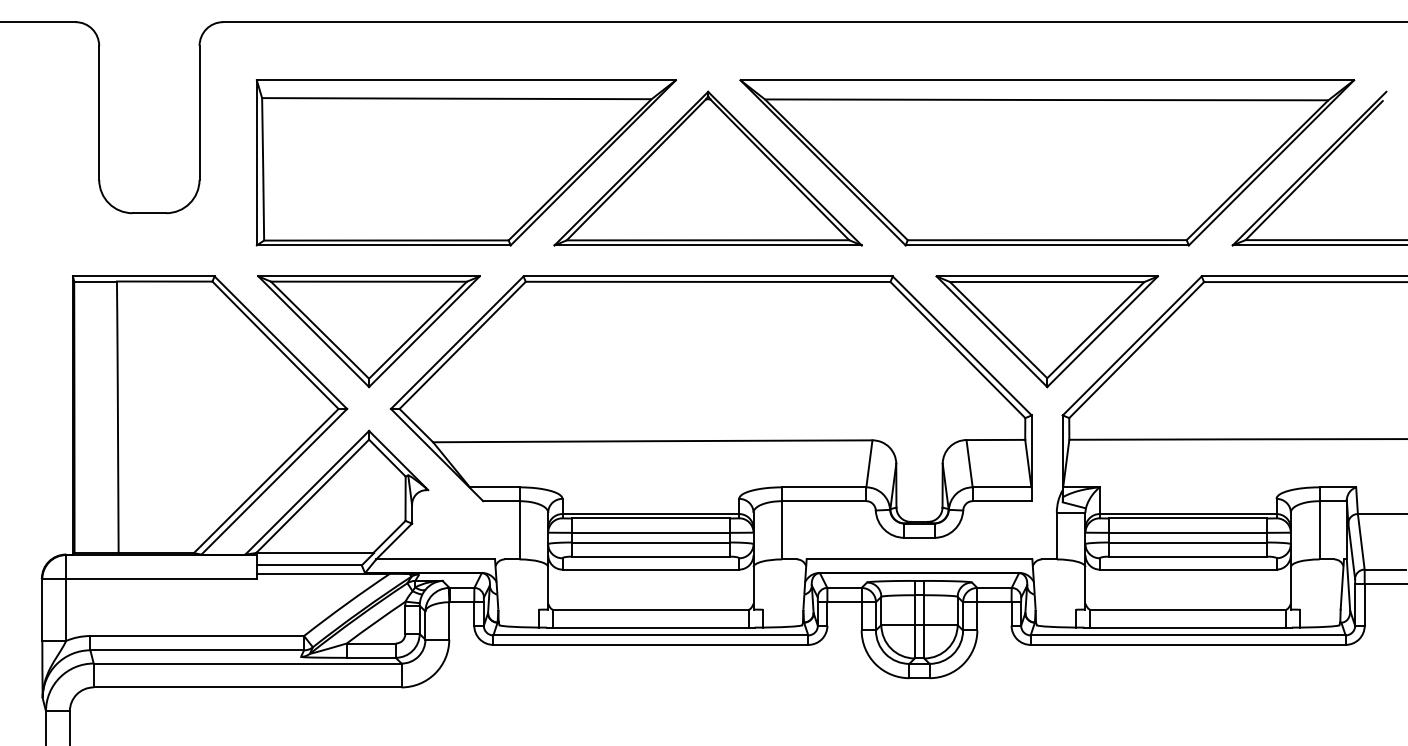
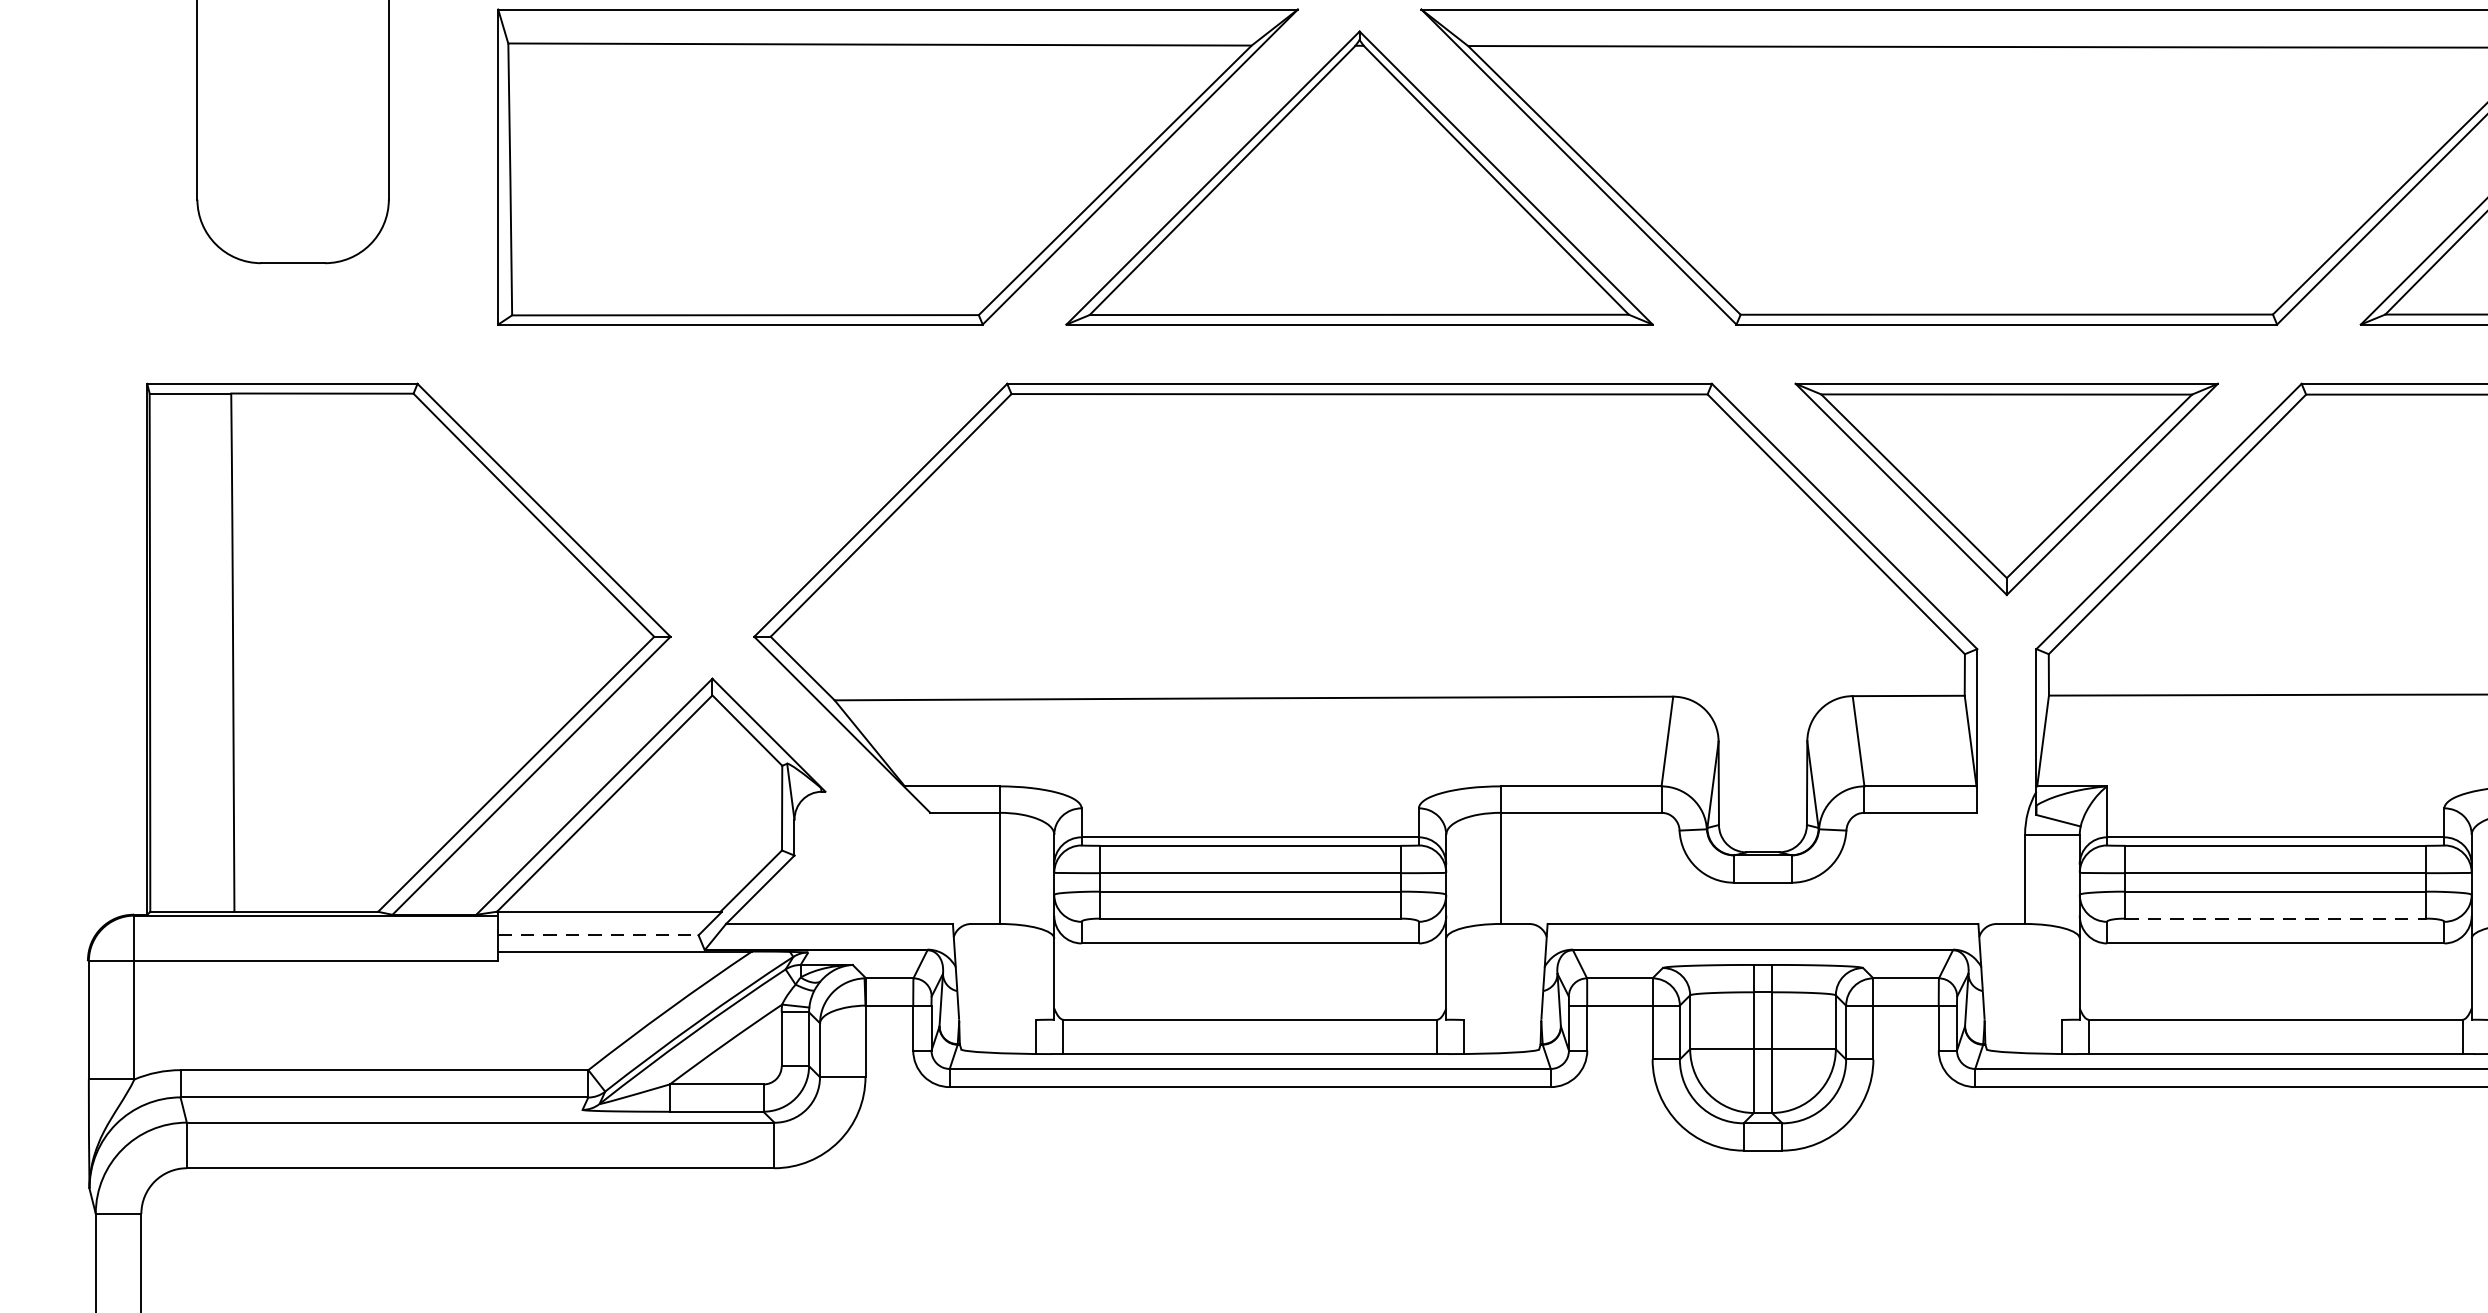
part: (368, 331) -> (711, 488), removed
line: (1188, 556) -> (2276, 918), solid -> dashed
line: (309, 565) -> (598, 935), solid -> dashed

